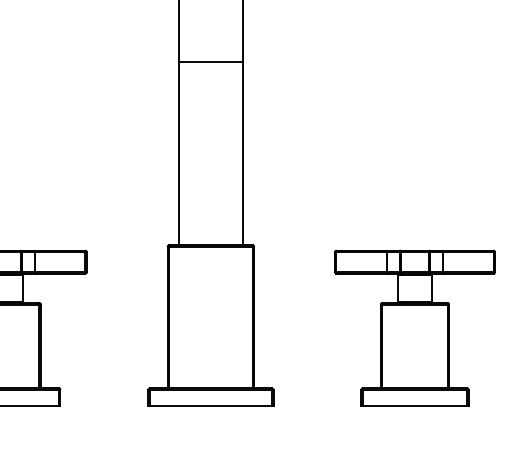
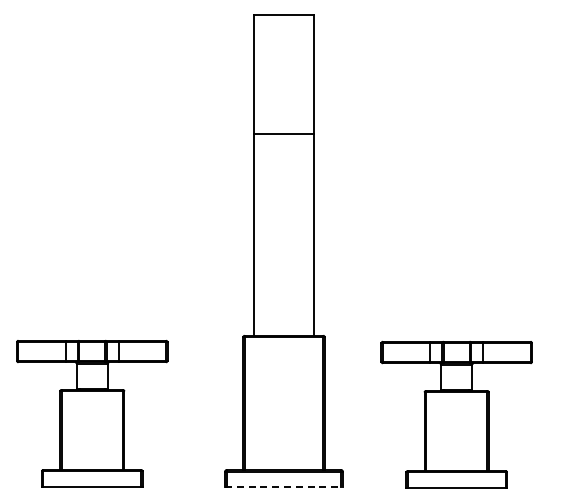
line: (210, 62) -> (283, 134), moved
part: (414, 328) -> (456, 414), moved
line: (211, 405) -> (284, 486), solid -> dashed

